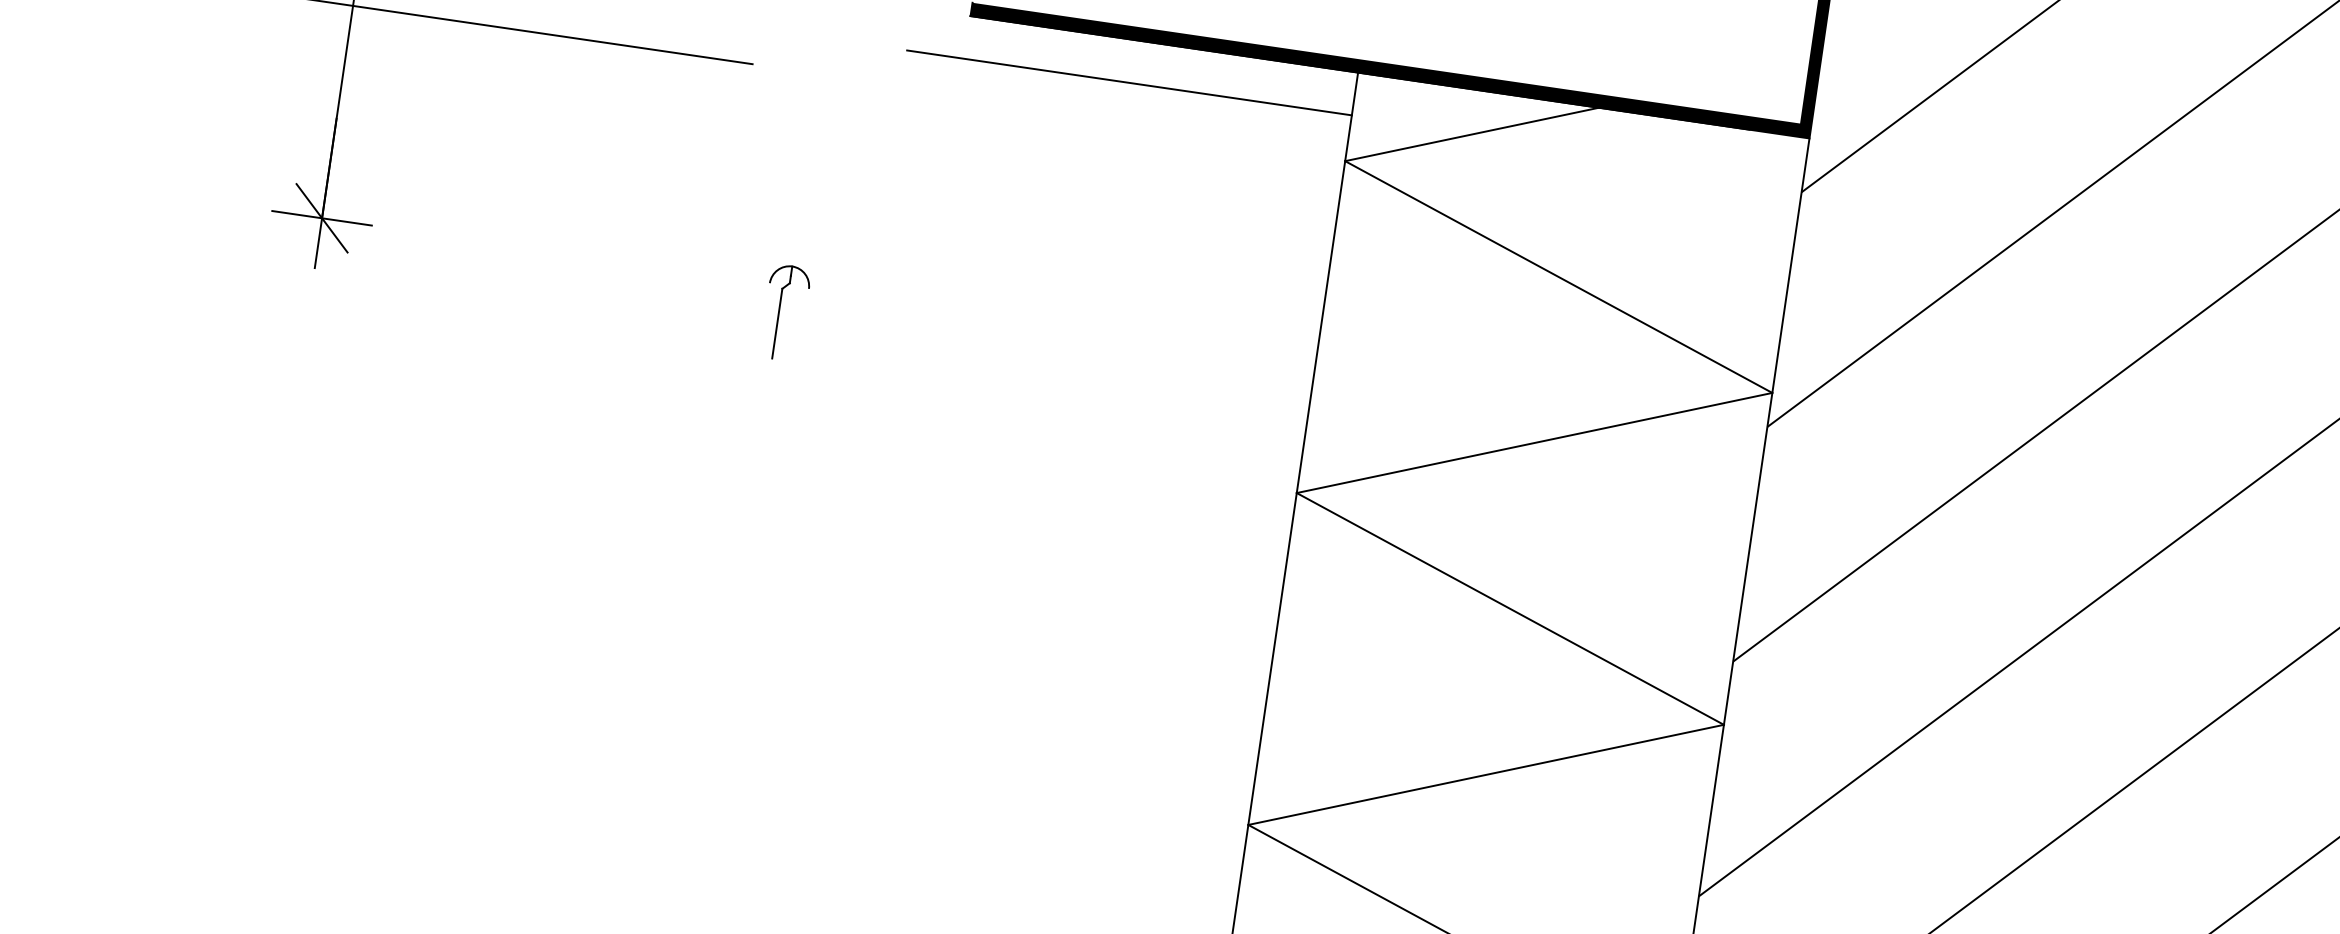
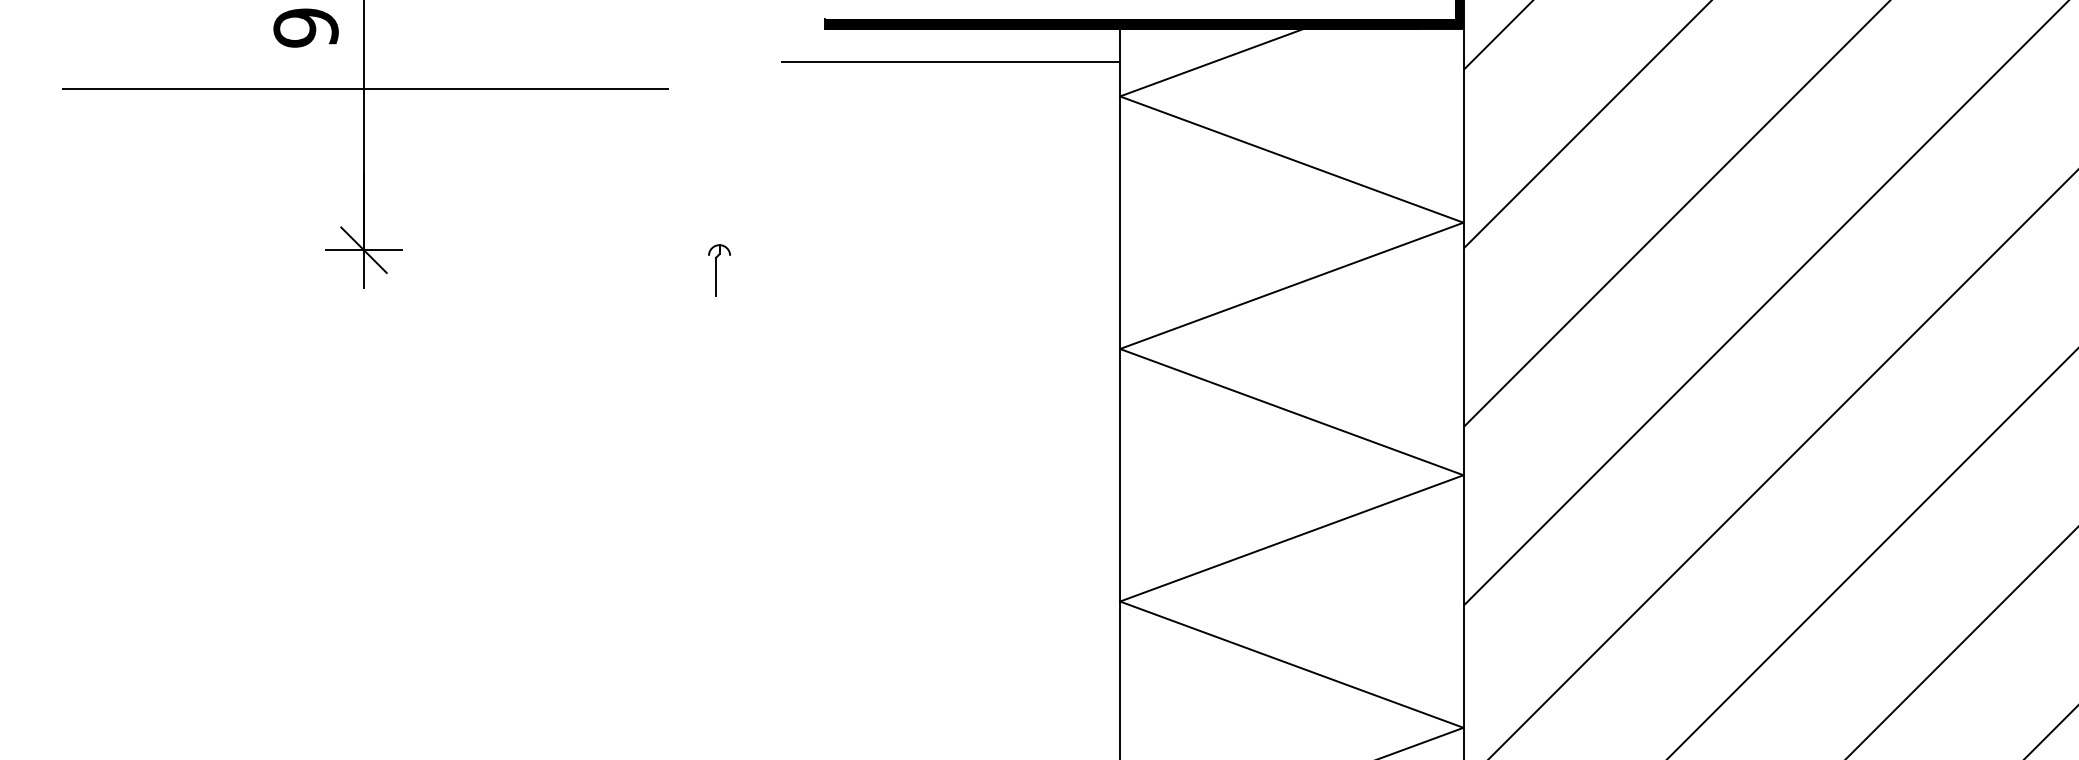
part: (785, 313) -> (719, 270), size x0.71

